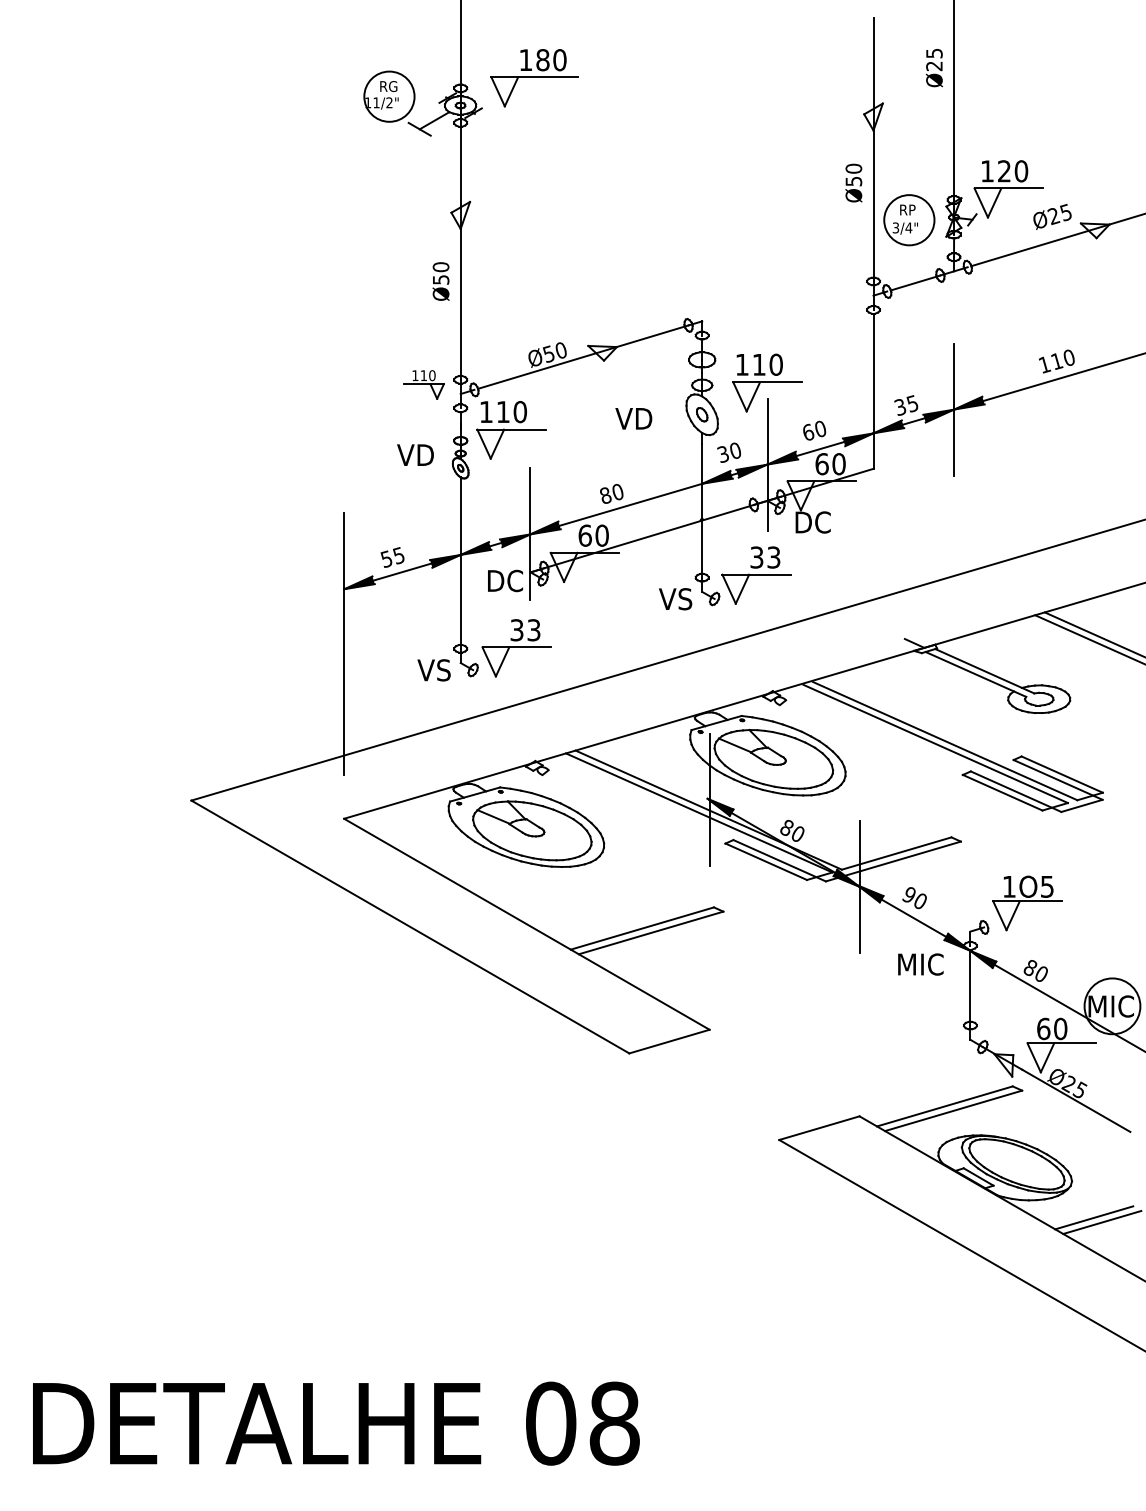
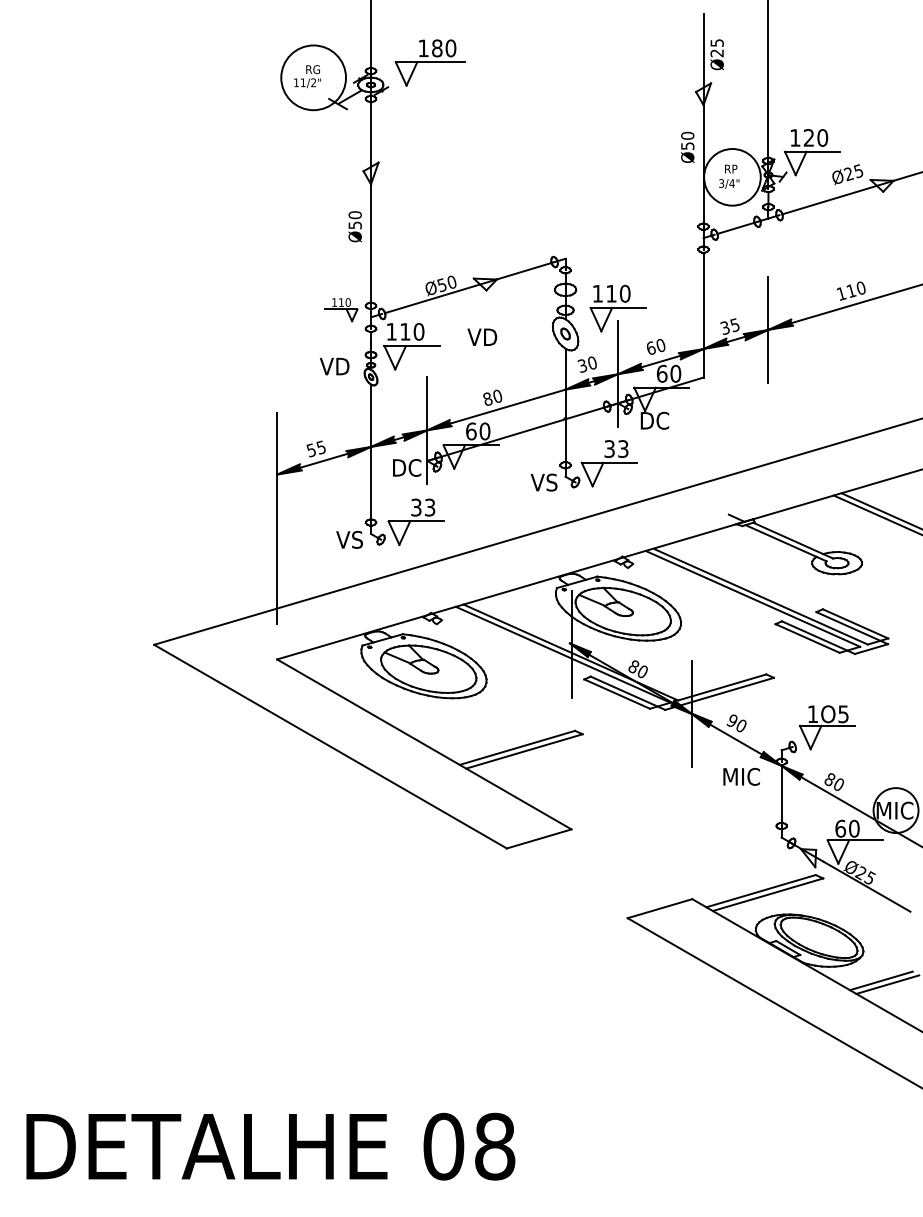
text: (933, 68) -> (716, 55), moved
circle: (389, 96) -> (313, 77), size x1.6
circle: (909, 220) -> (732, 177), size x1.4
text: (633, 418) -> (482, 337), moved

